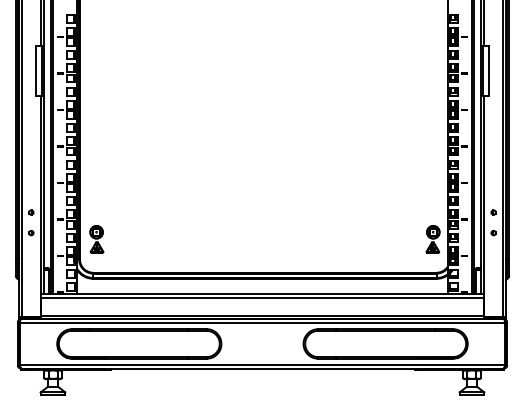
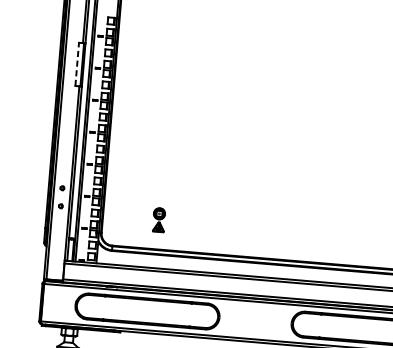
line: (36, 70) -> (77, 64), solid -> dashed
part: (96, 239) -> (158, 220), moved

